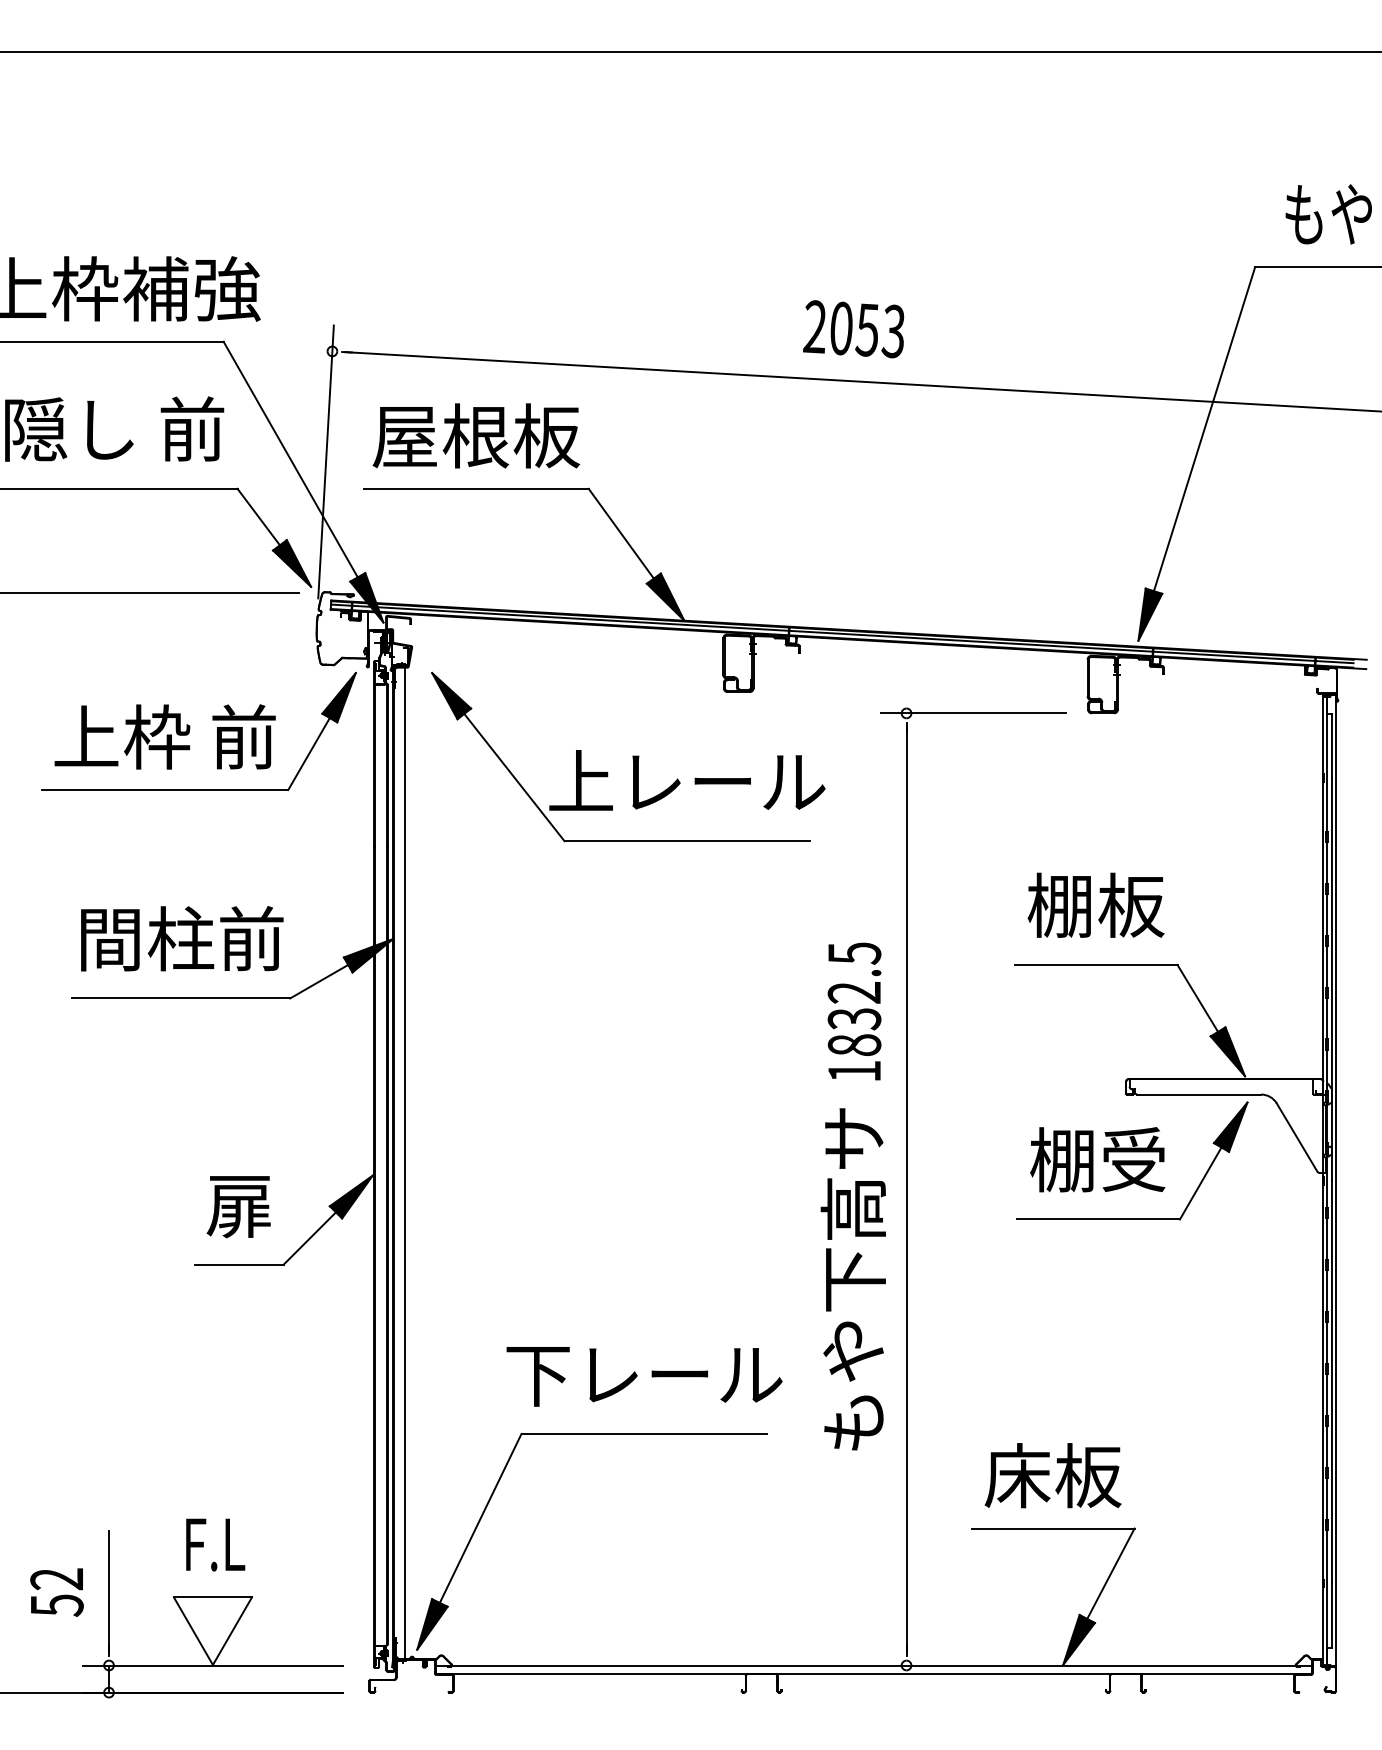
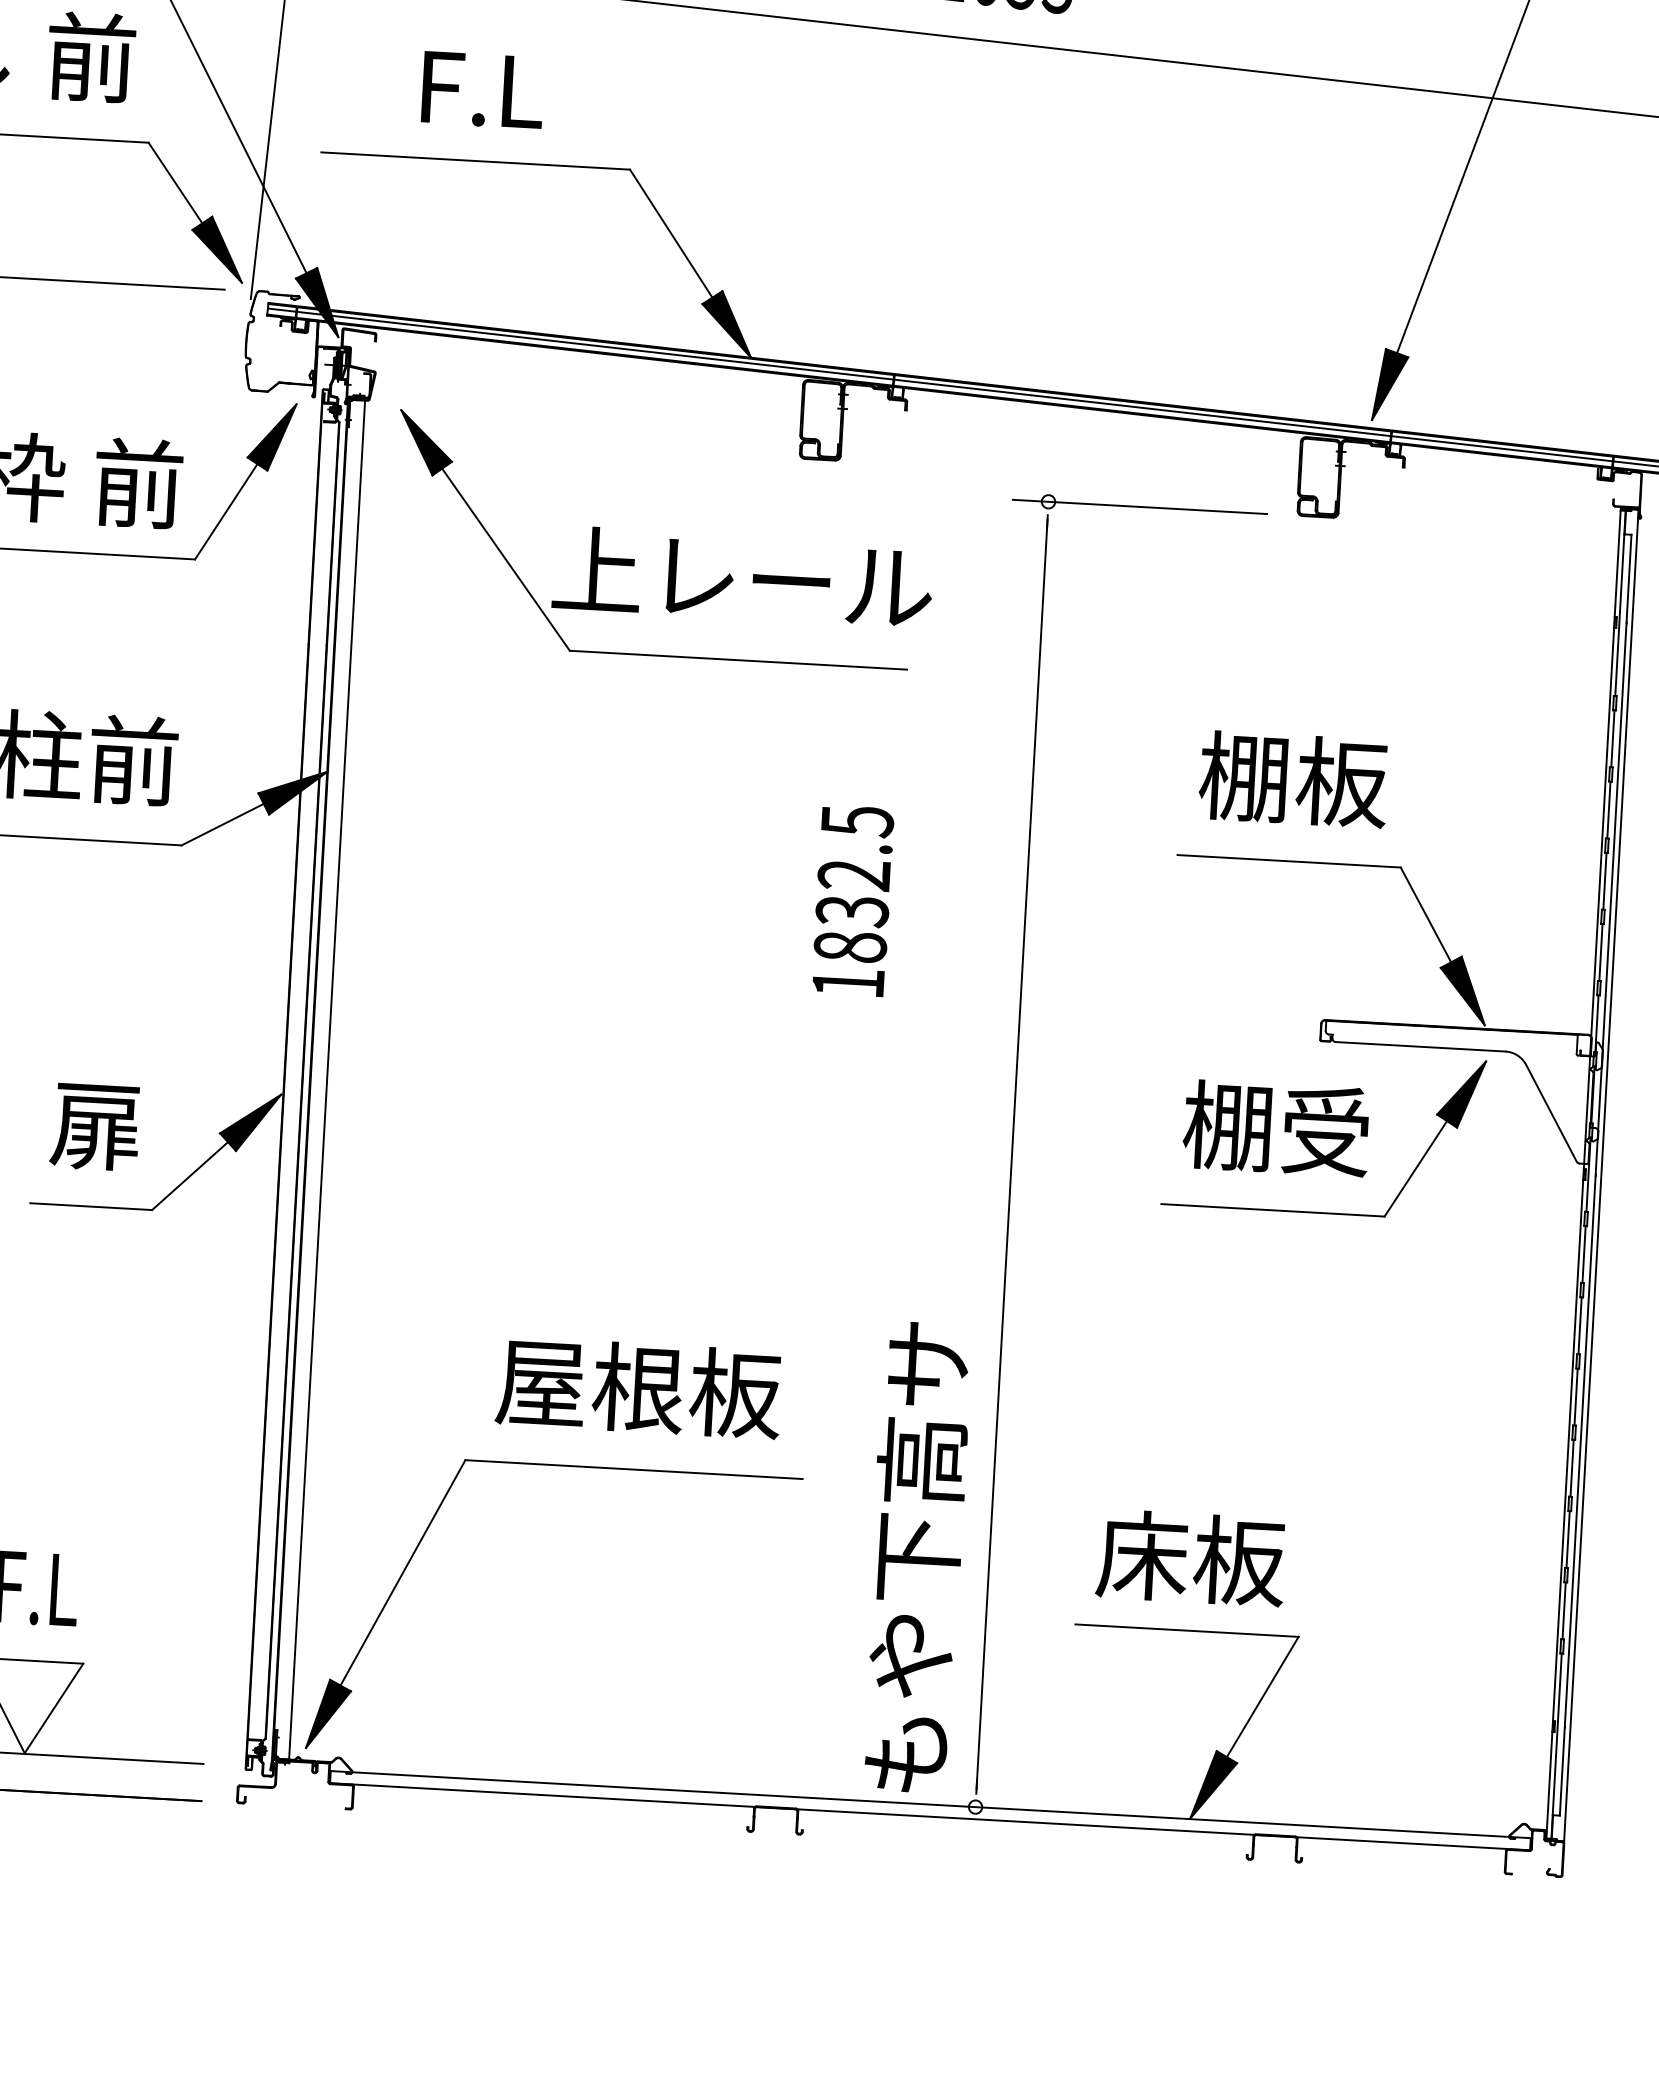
text: (476, 435) -> (480, 87), 屋根板 -> F.L
text: (854, 1011) -> (852, 900), moved
text: (852, 1279) -> (915, 1557), moved
text: (644, 1373) -> (638, 1386), 下レール -> 屋根板

